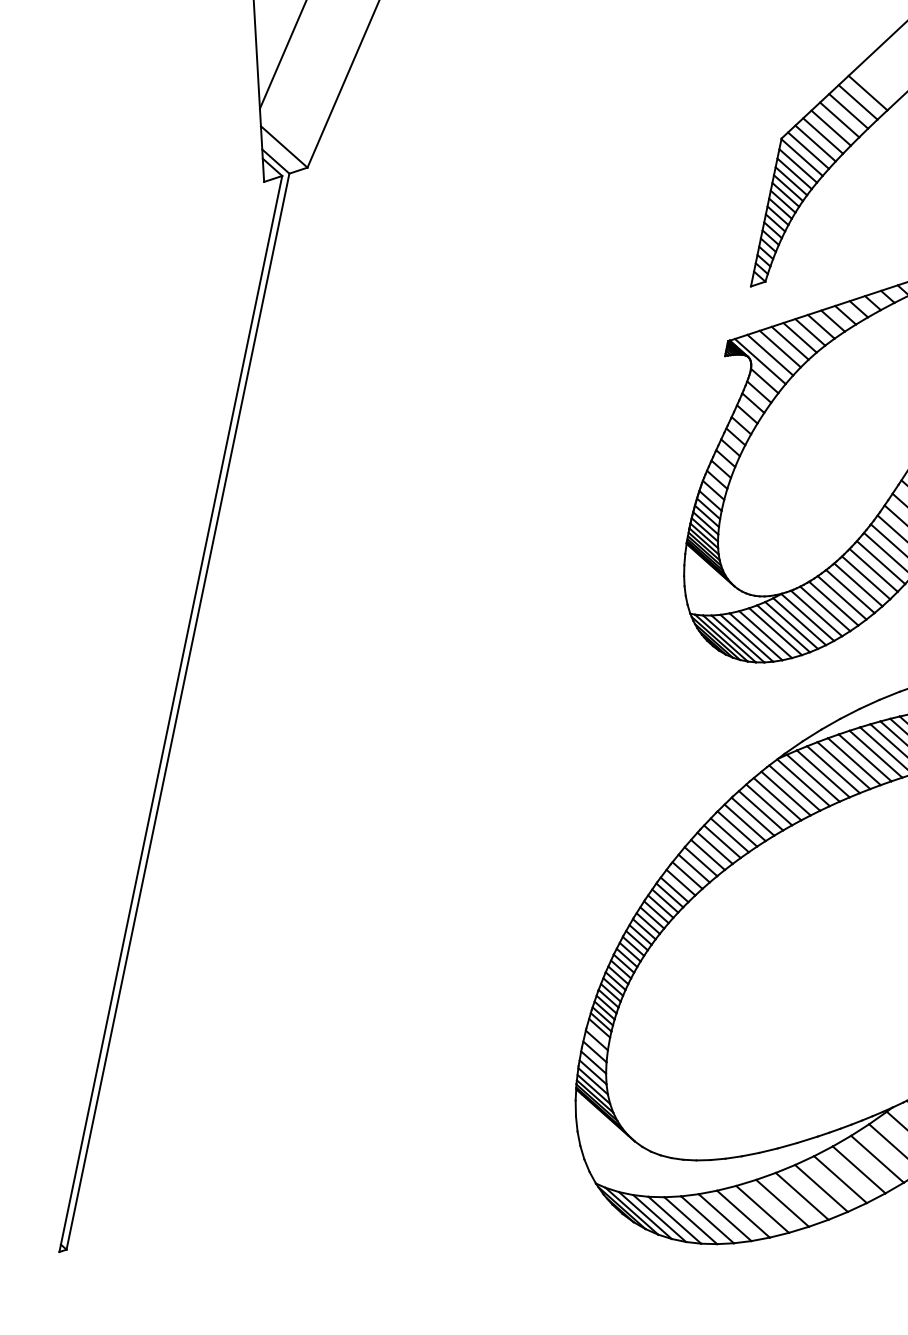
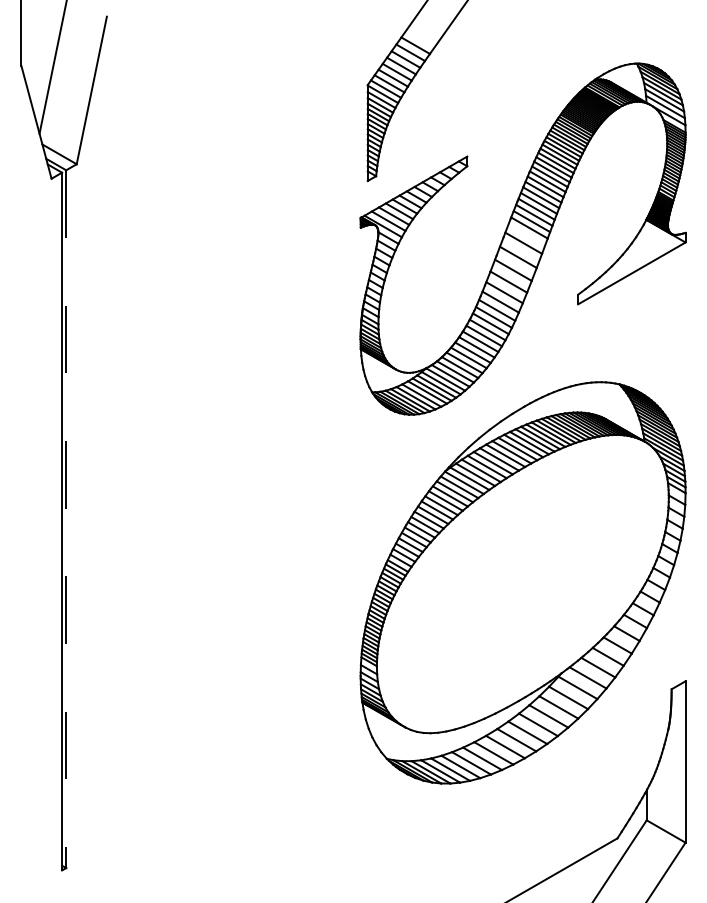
line: (178, 712) -> (66, 519), solid -> dashed

